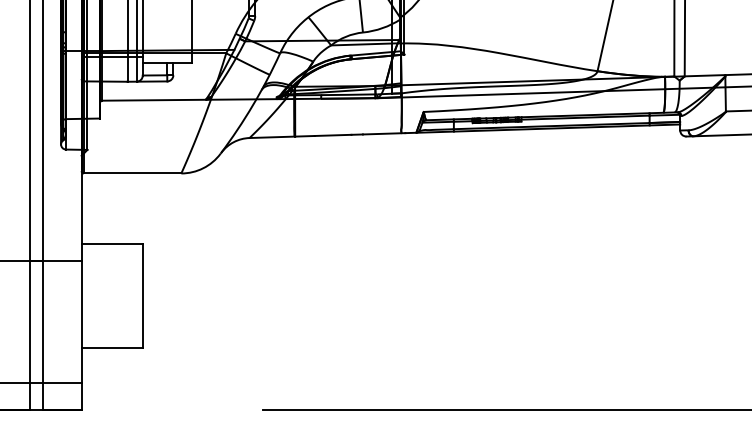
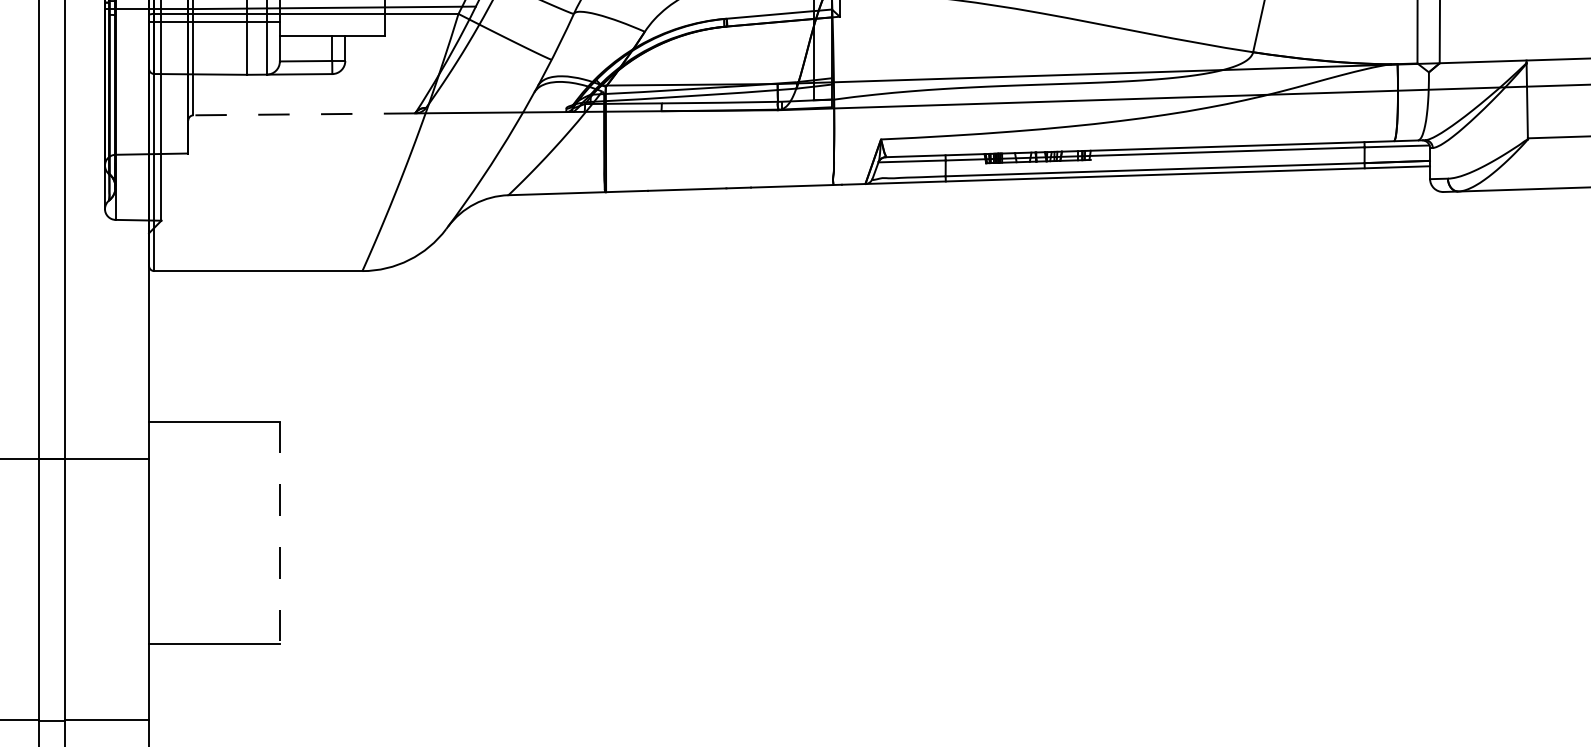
line: (154, 100) -> (304, 114), solid -> dashed
line: (142, 295) -> (279, 532), solid -> dashed

